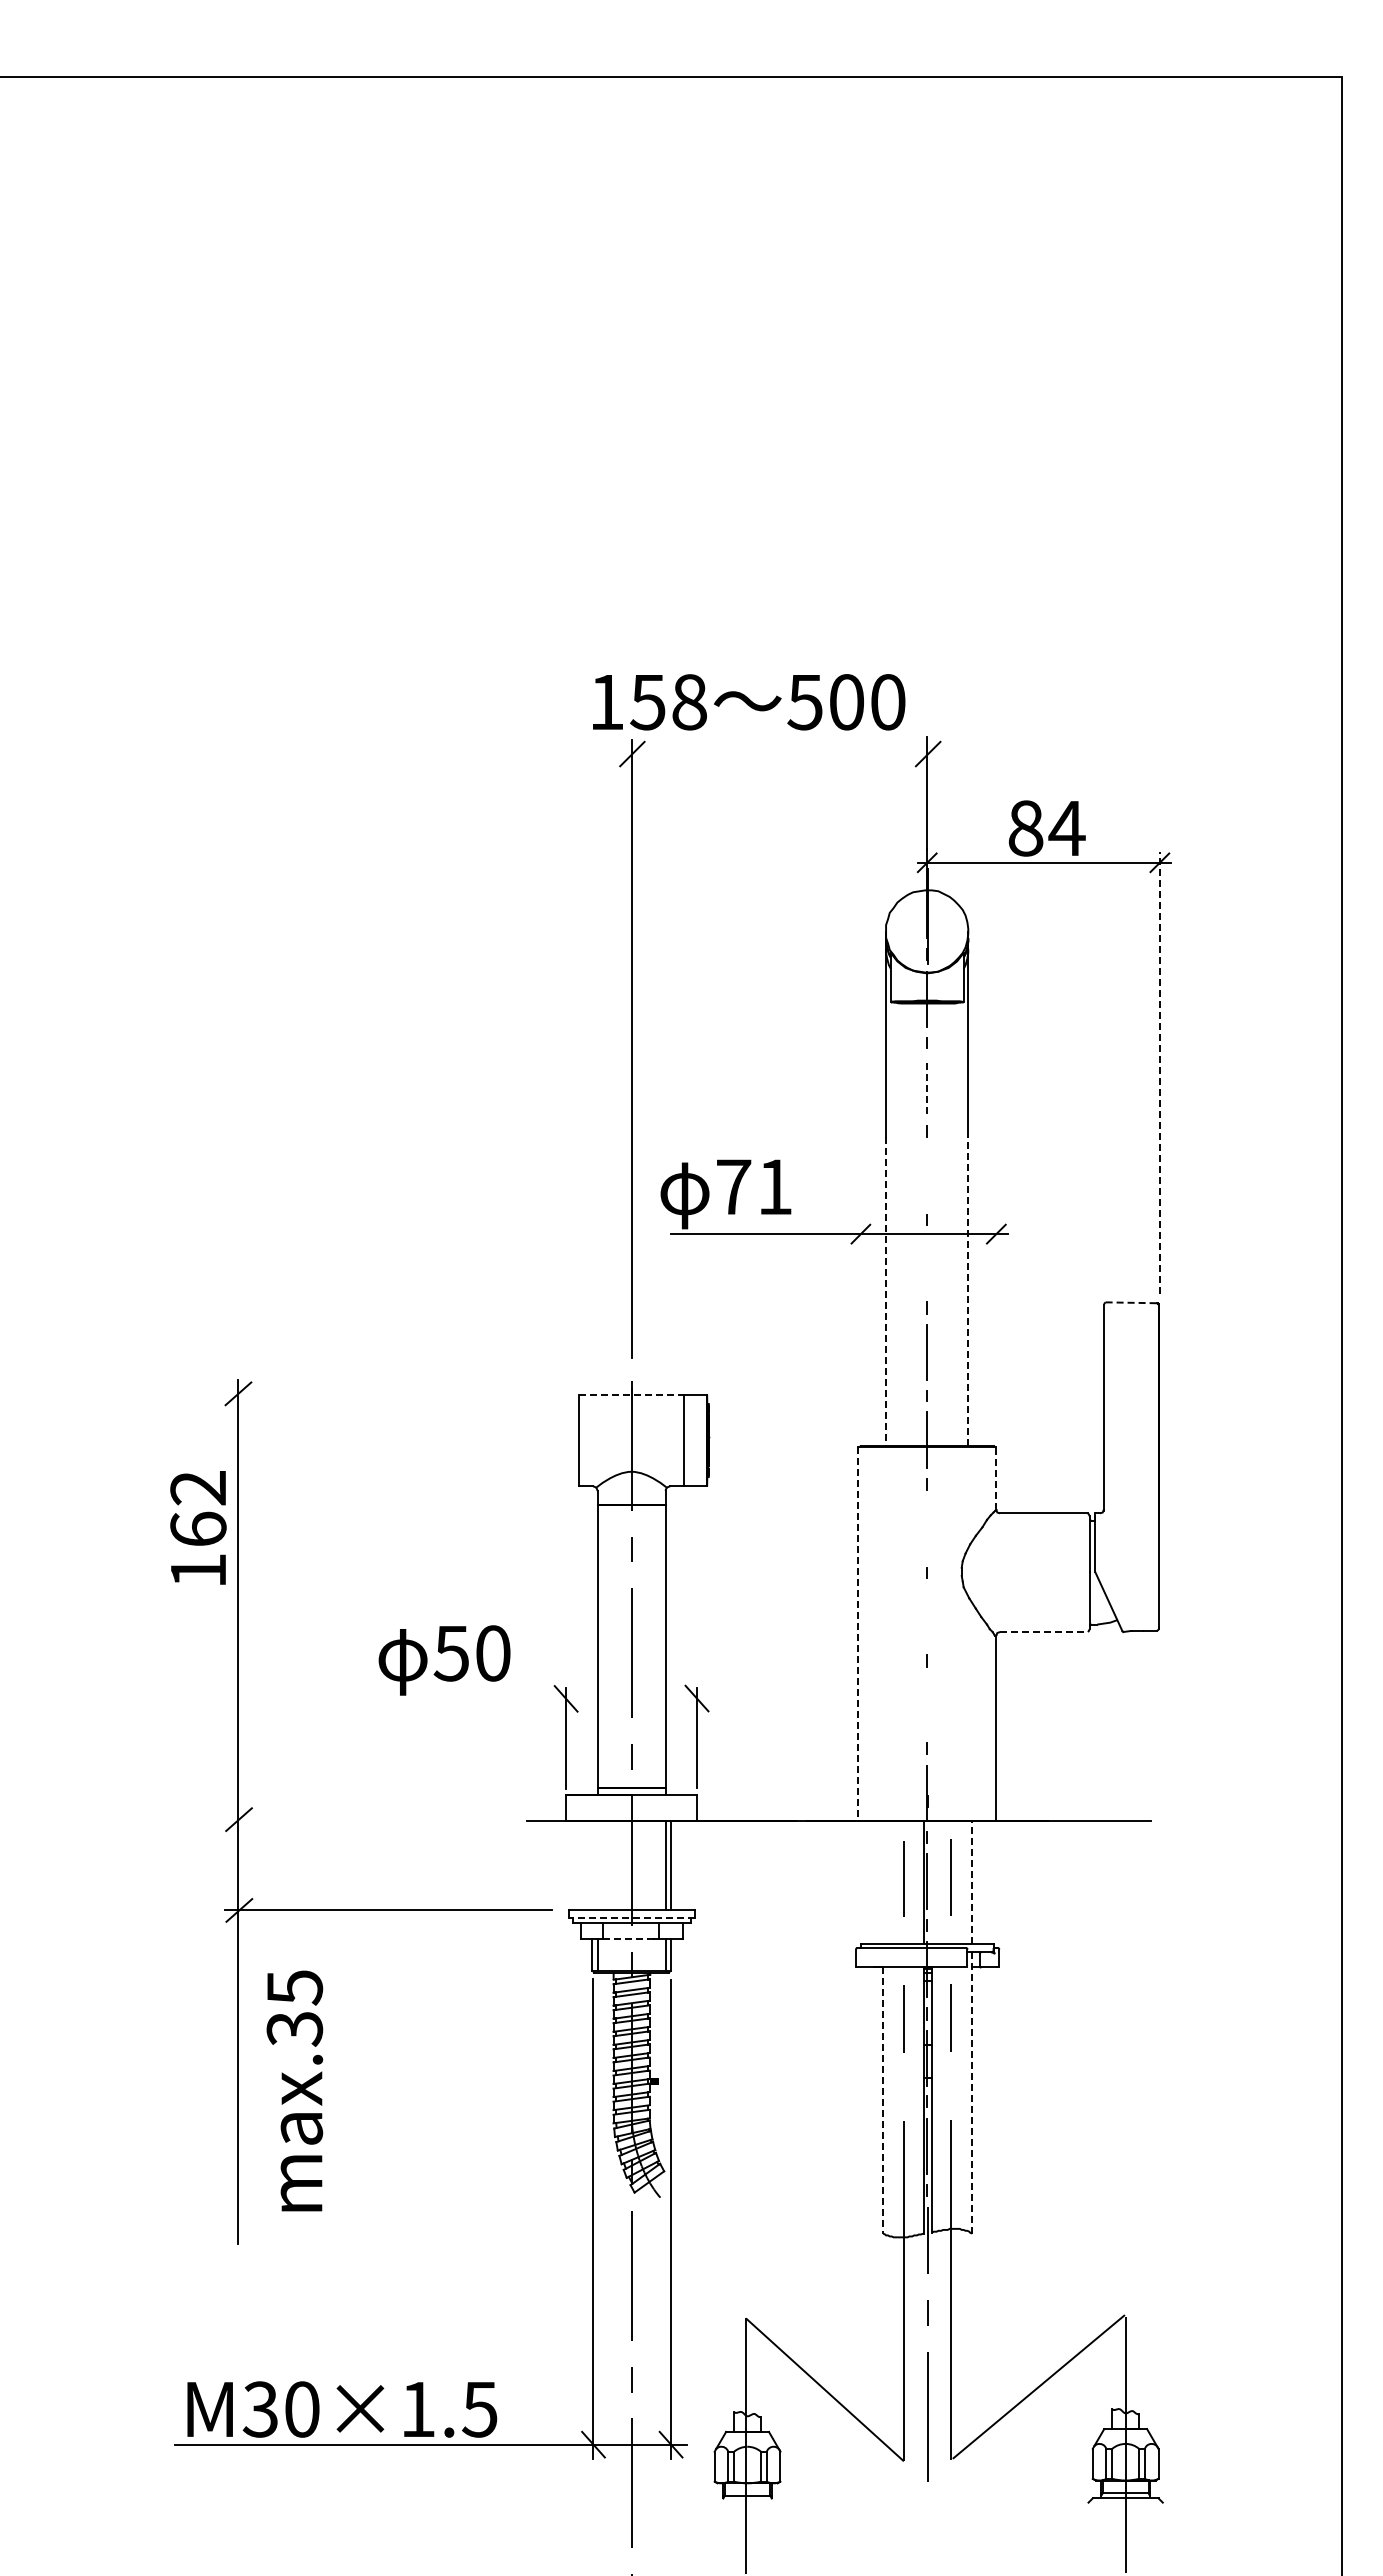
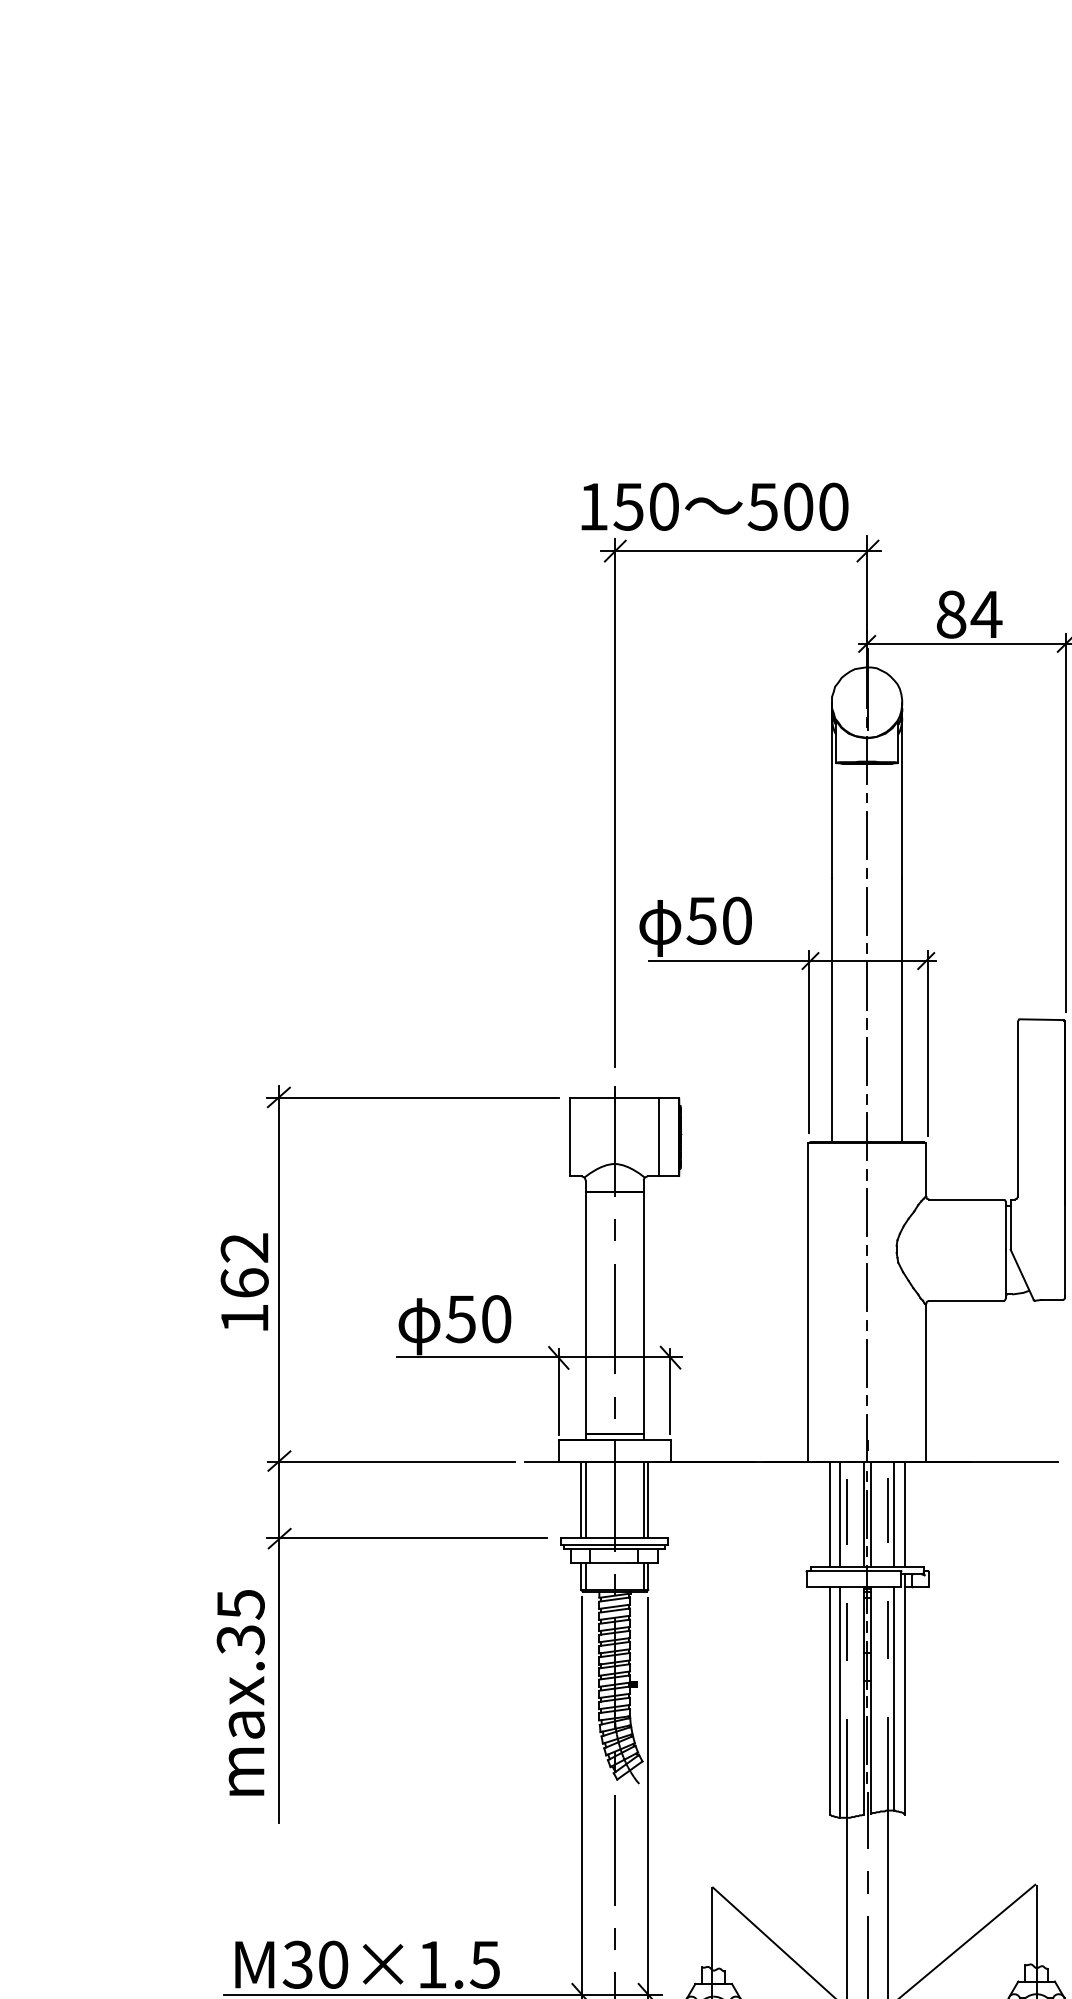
text: (689, 702) -> (664, 507), 158 -> 150
line: (779, 754) -> (740, 551), added
line: (1159, 1072) -> (1065, 823), dashed -> solid
line: (927, 1086) -> (867, 834), dashed -> solid
line: (927, 1175) -> (867, 910), added
text: (753, 1186) -> (718, 920), 71 -> 50
line: (927, 1263) -> (867, 986), added
line: (886, 1291) -> (832, 1010), dashed -> solid
line: (968, 1291) -> (902, 1010), dashed -> solid
line: (1131, 1302) -> (1041, 1019), dashed -> solid
line: (859, 1328) -> (809, 1041), added
line: (998, 1330) -> (928, 1043), added
line: (395, 1394) -> (413, 1098), added
line: (632, 1394) -> (615, 1098), dashed -> solid
line: (996, 1477) -> (926, 1168), dashed -> solid
text: (198, 1527) -> (244, 1281), moved
line: (927, 1528) -> (867, 1212), added
line: (927, 1616) -> (867, 1287), added
line: (1044, 1632) -> (967, 1301), dashed -> solid
line: (858, 1633) -> (808, 1302), dashed -> solid
line: (543, 1698) -> (539, 1357), added
line: (927, 1704) -> (867, 1362), added
line: (370, 1820) -> (391, 1461), added
line: (592, 1864) -> (581, 1499), added
line: (597, 1864) -> (585, 1499), added
line: (883, 1882) -> (829, 1514), added
line: (895, 1882) -> (840, 1514), added
line: (931, 1882) -> (870, 1514), added
line: (958, 1882) -> (893, 1514), added
line: (971, 1882) -> (904, 1514), dashed -> solid
line: (631, 1917) -> (614, 1544), dashed -> solid
line: (625, 1938) -> (609, 1562), dashed -> solid
text: (294, 2090) -> (240, 1692), moved
line: (971, 2093) -> (904, 1694), dashed -> solid
line: (958, 2097) -> (893, 1698), added
line: (883, 2101) -> (829, 1701), dashed -> solid
line: (895, 2102) -> (840, 1702), added

